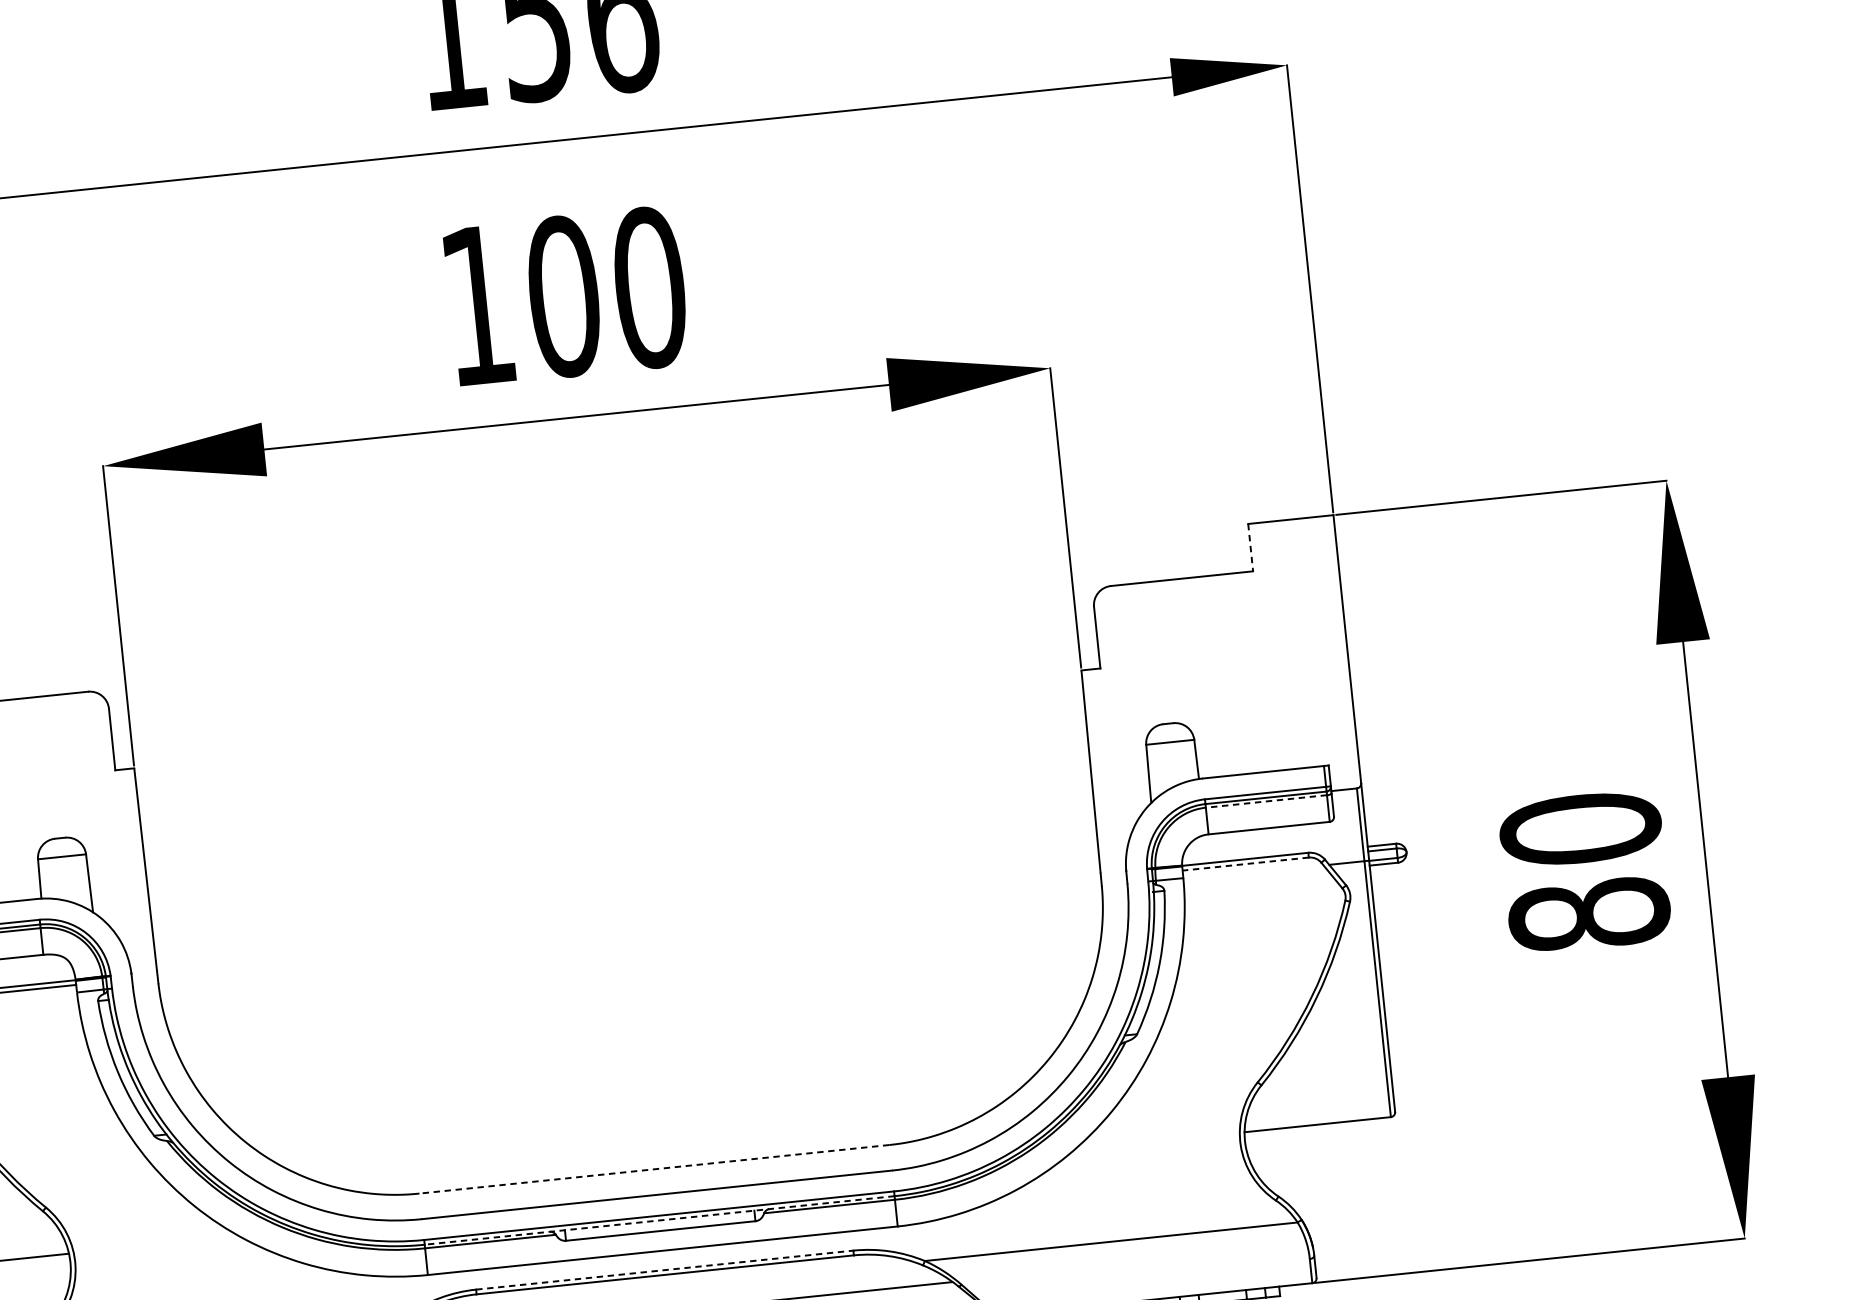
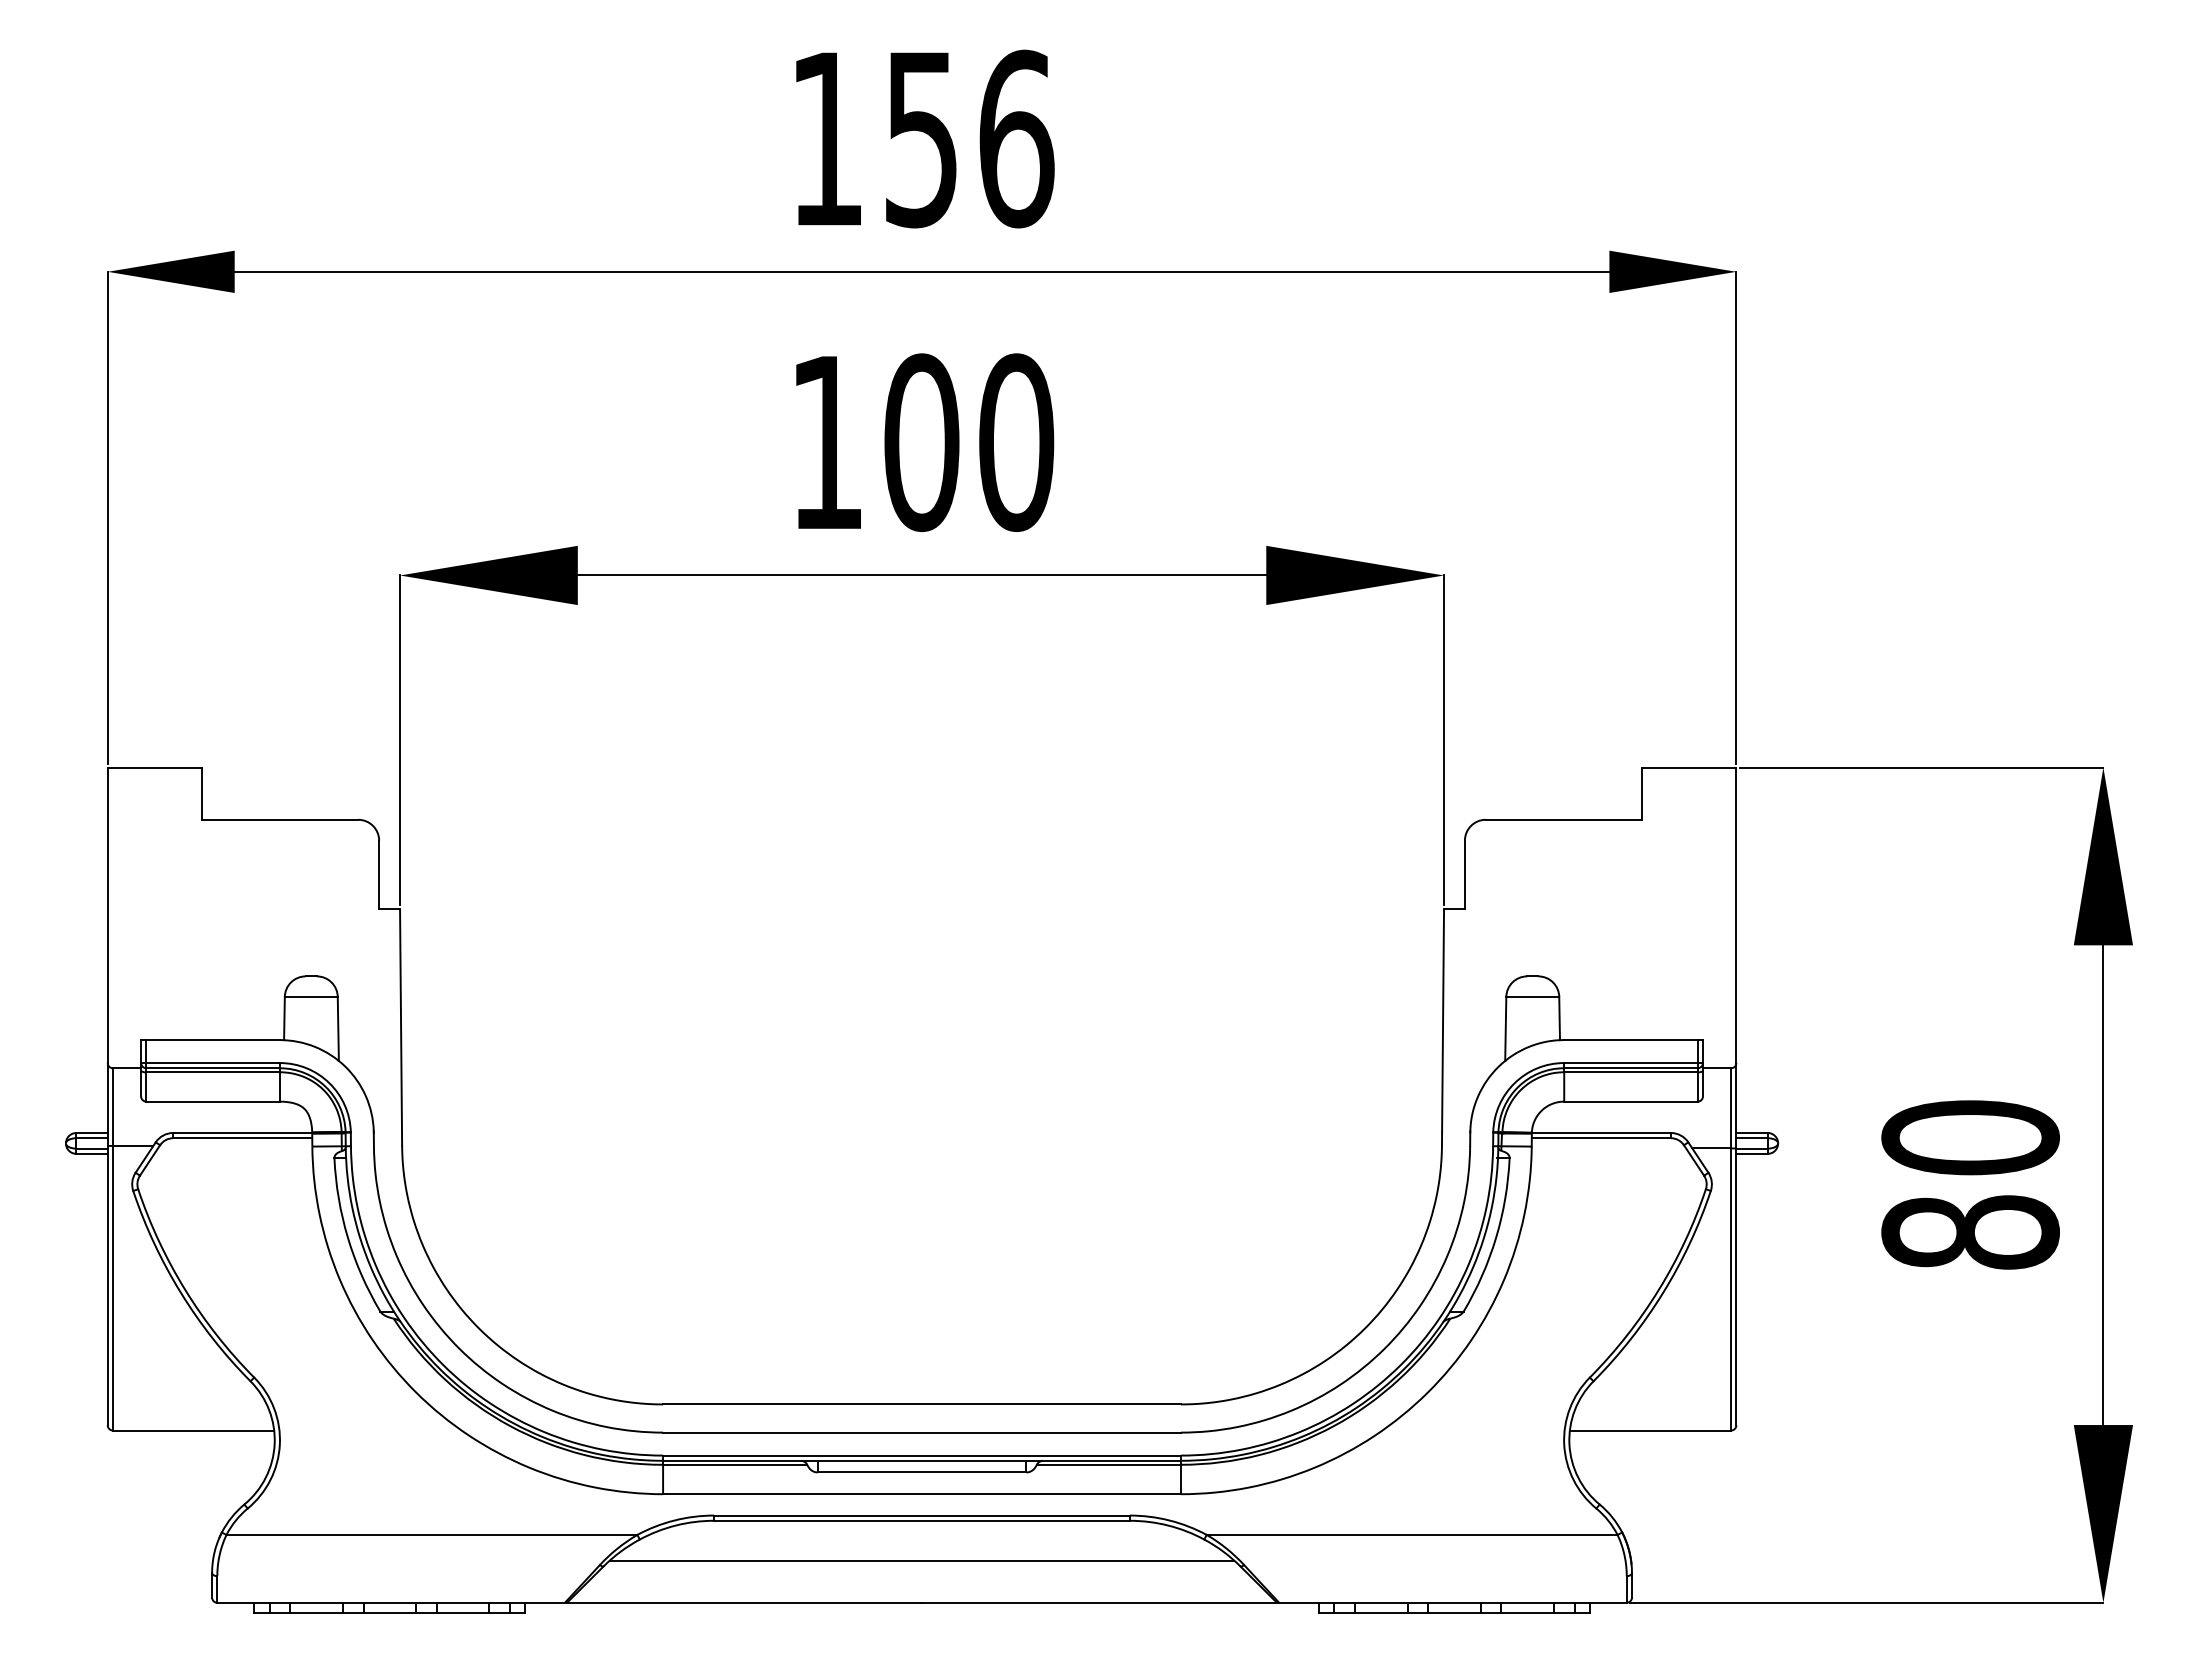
line: (1250, 548) -> (1642, 794), dashed -> solid
line: (1266, 801) -> (1630, 1072), dashed -> solid
line: (1245, 864) -> (1601, 1138), dashed -> solid
line: (654, 1169) -> (922, 1404), dashed -> solid
line: (660, 1220) -> (922, 1460), dashed -> solid
line: (665, 1270) -> (922, 1515), dashed -> solid

